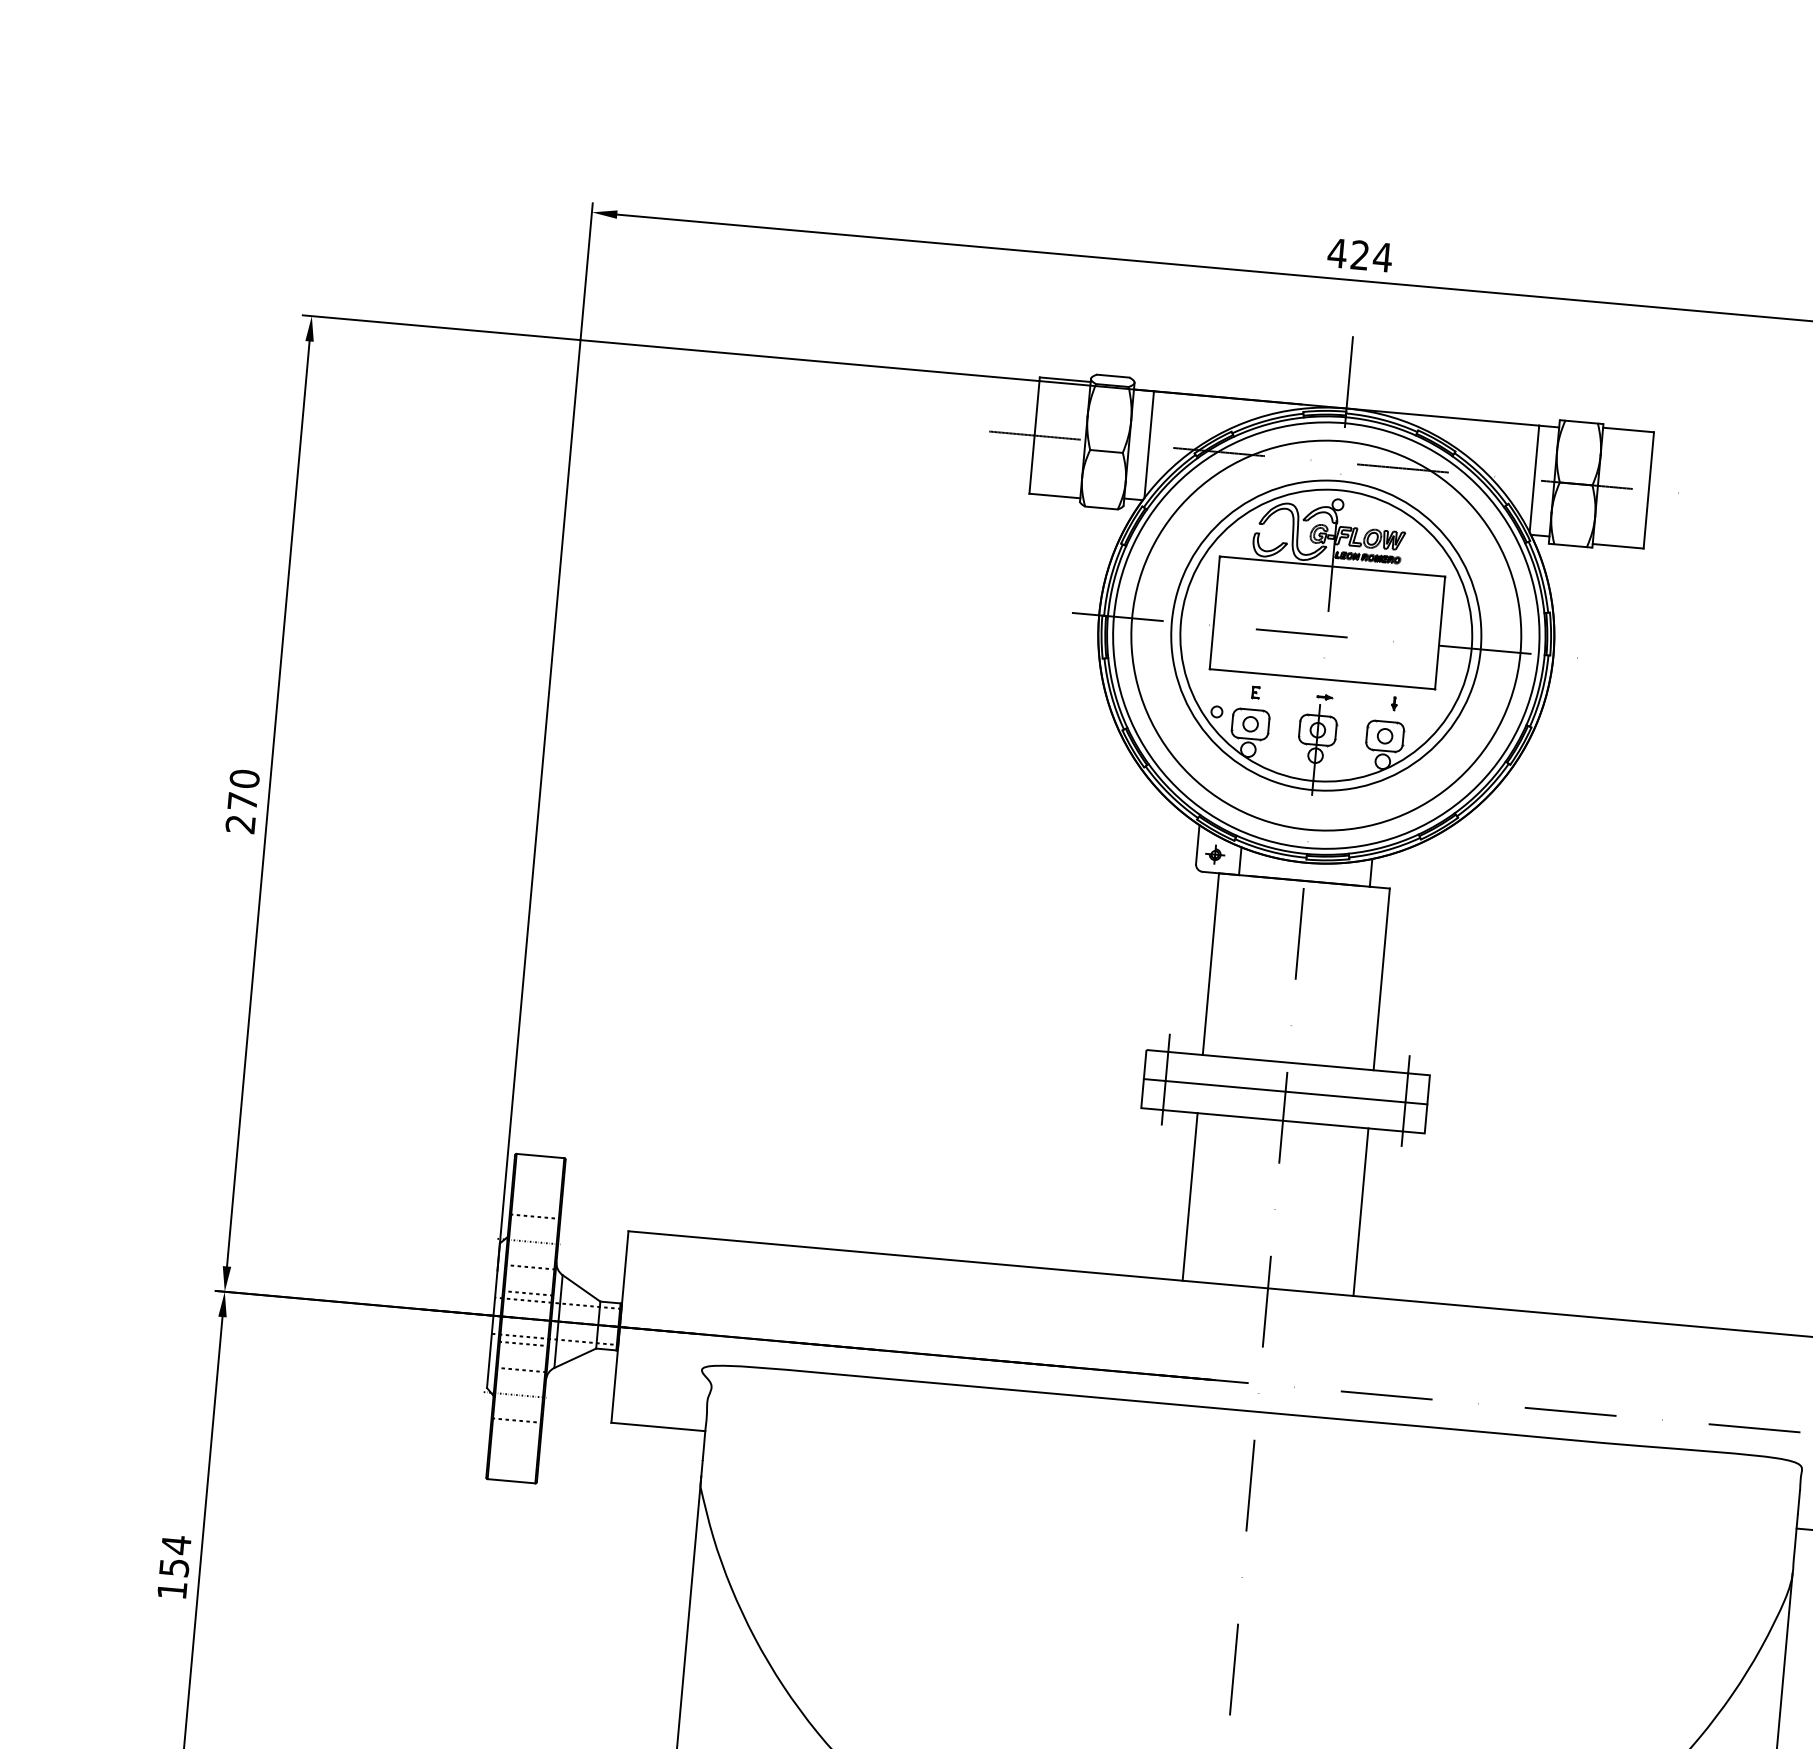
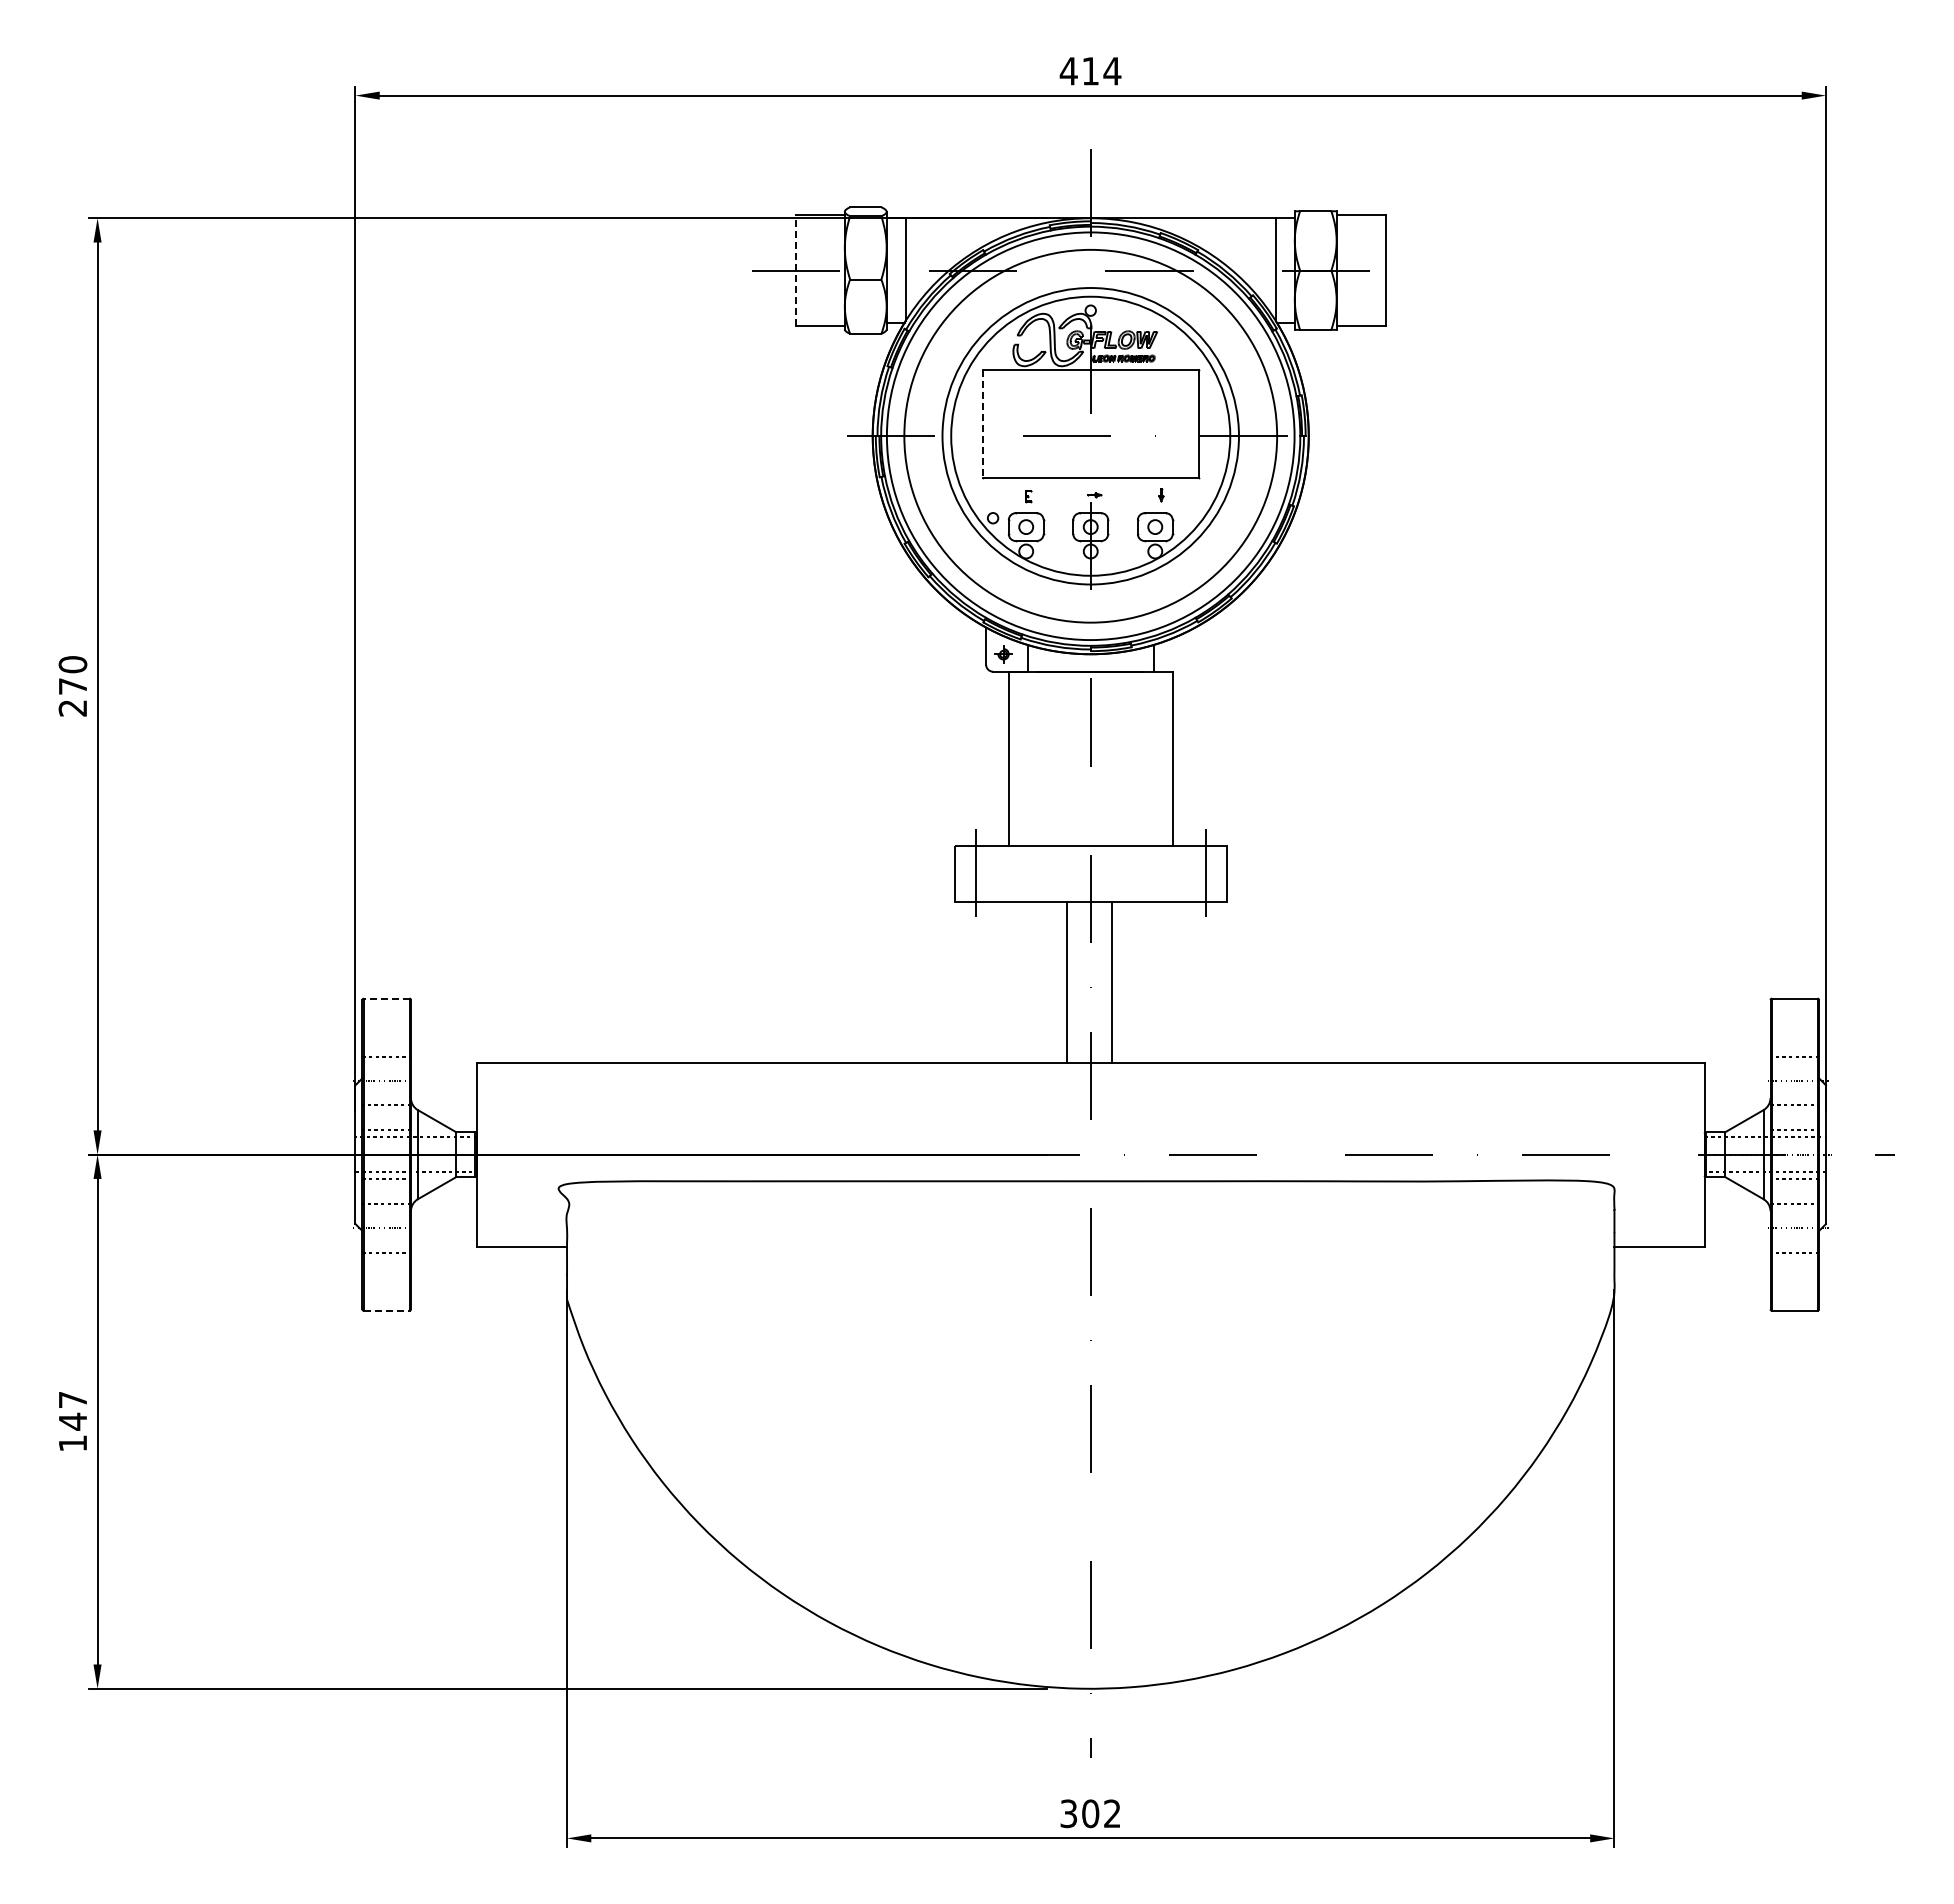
text: (1359, 255) -> (1090, 71), 424 -> 414
line: (1035, 435) -> (796, 270), solid -> dashed
line: (1214, 613) -> (982, 424), solid -> dashed
line: (1285, 1092) -> (1090, 874), removed
line: (540, 1155) -> (386, 998), solid -> dashed
line: (1189, 1196) -> (1066, 981), moved
line: (1360, 1211) -> (1111, 981), moved
line: (511, 1480) -> (386, 1310), solid -> dashed
text: (175, 1556) -> (73, 1410), 154 -> 147

